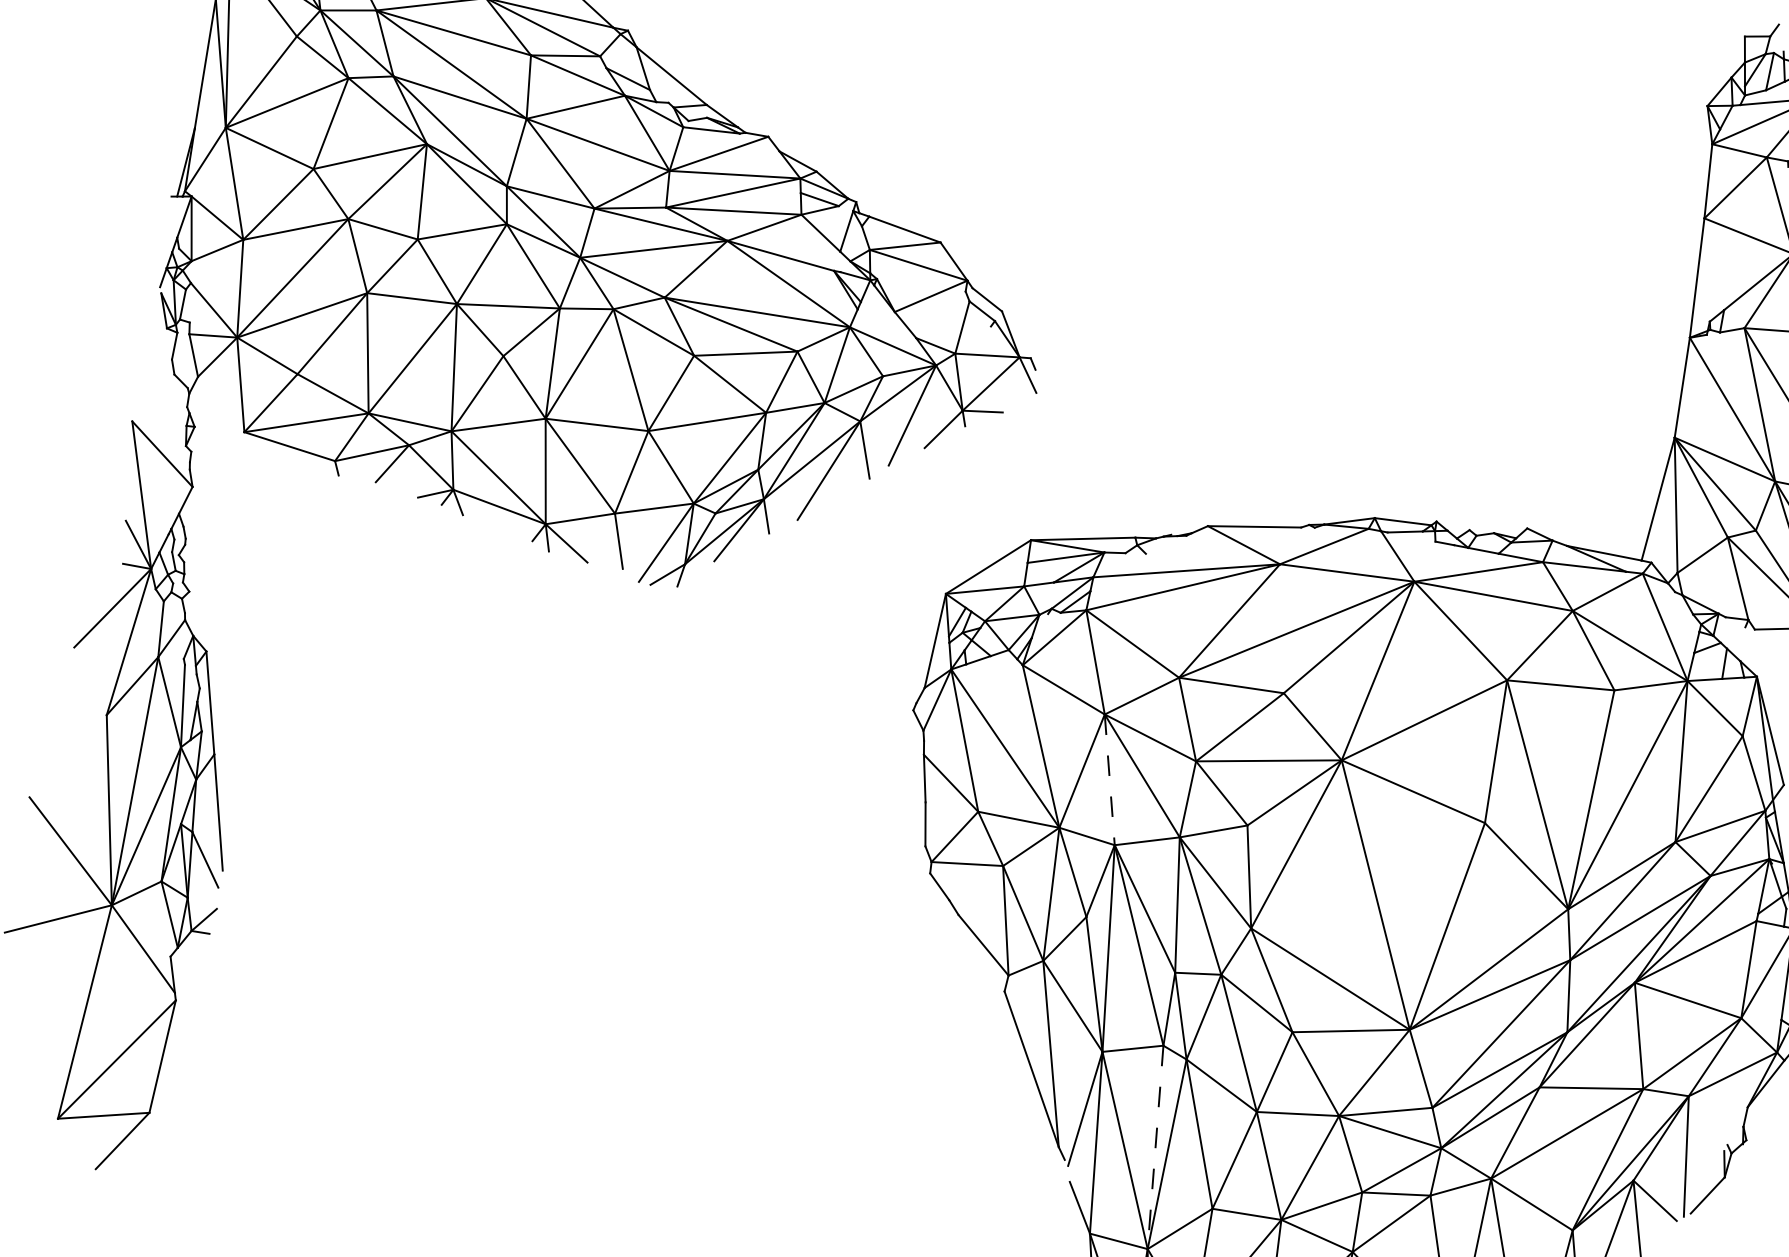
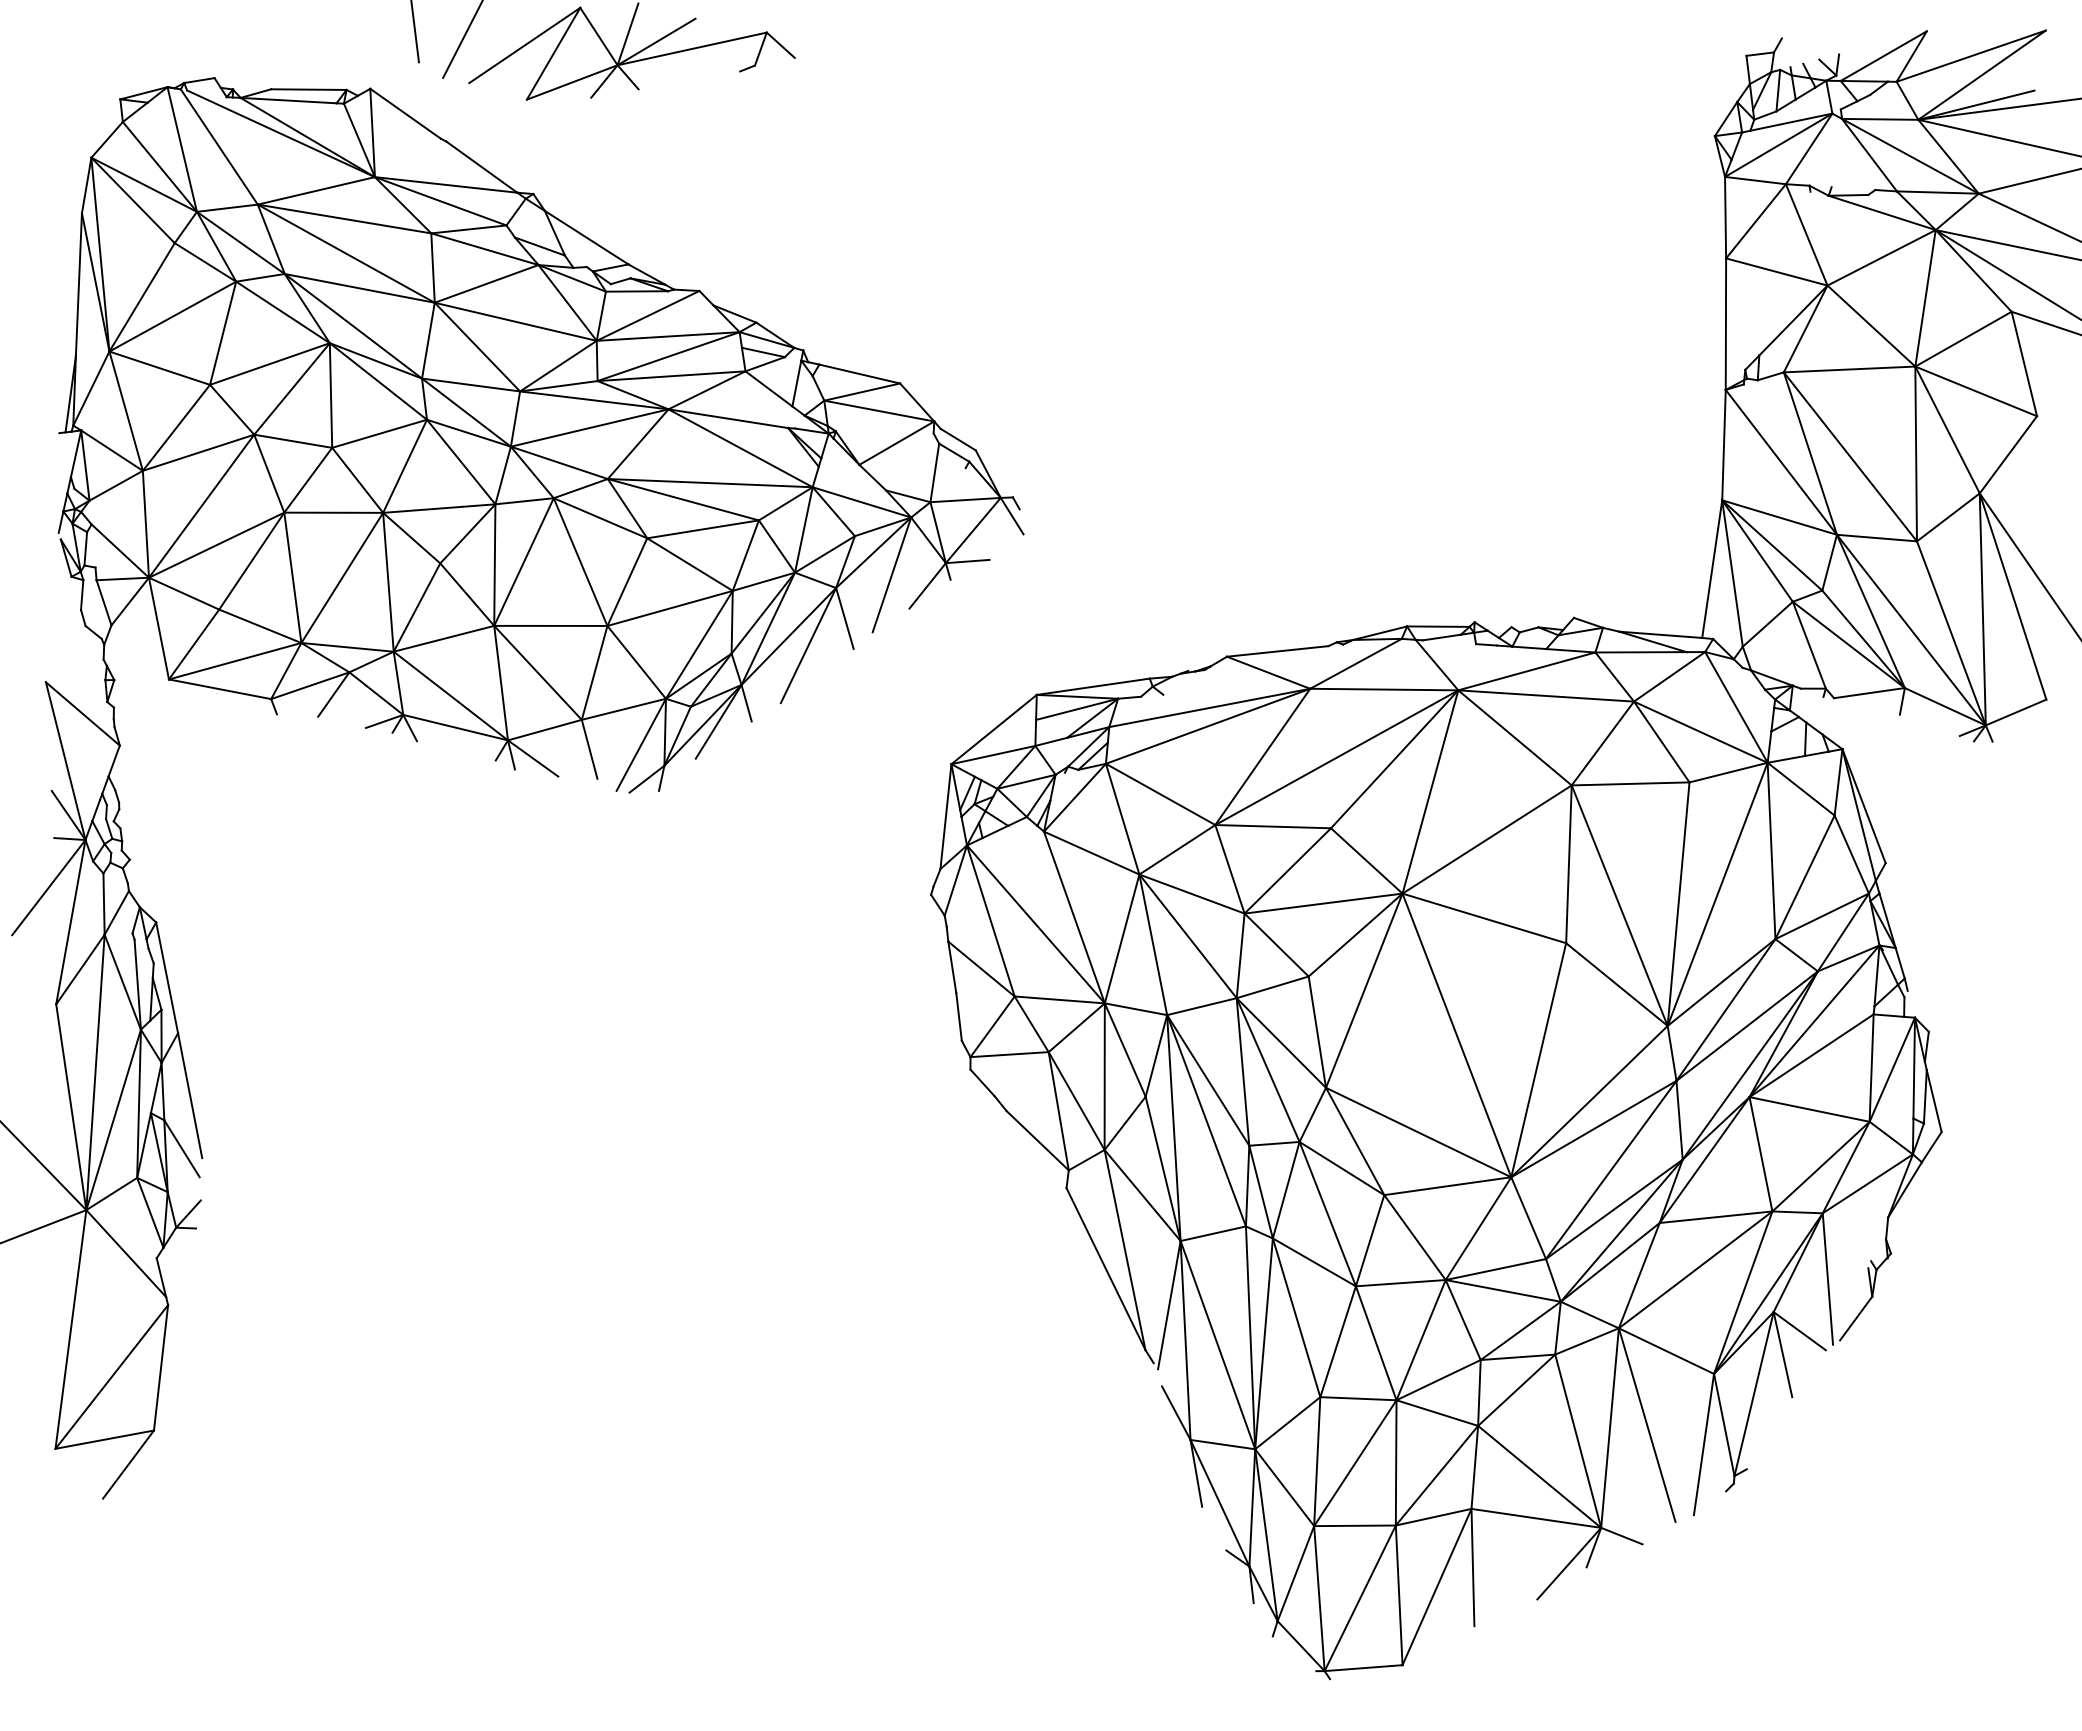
line: (1109, 779) -> (1153, 944), dashed -> solid
line: (1155, 1147) -> (1250, 1338), dashed -> solid

